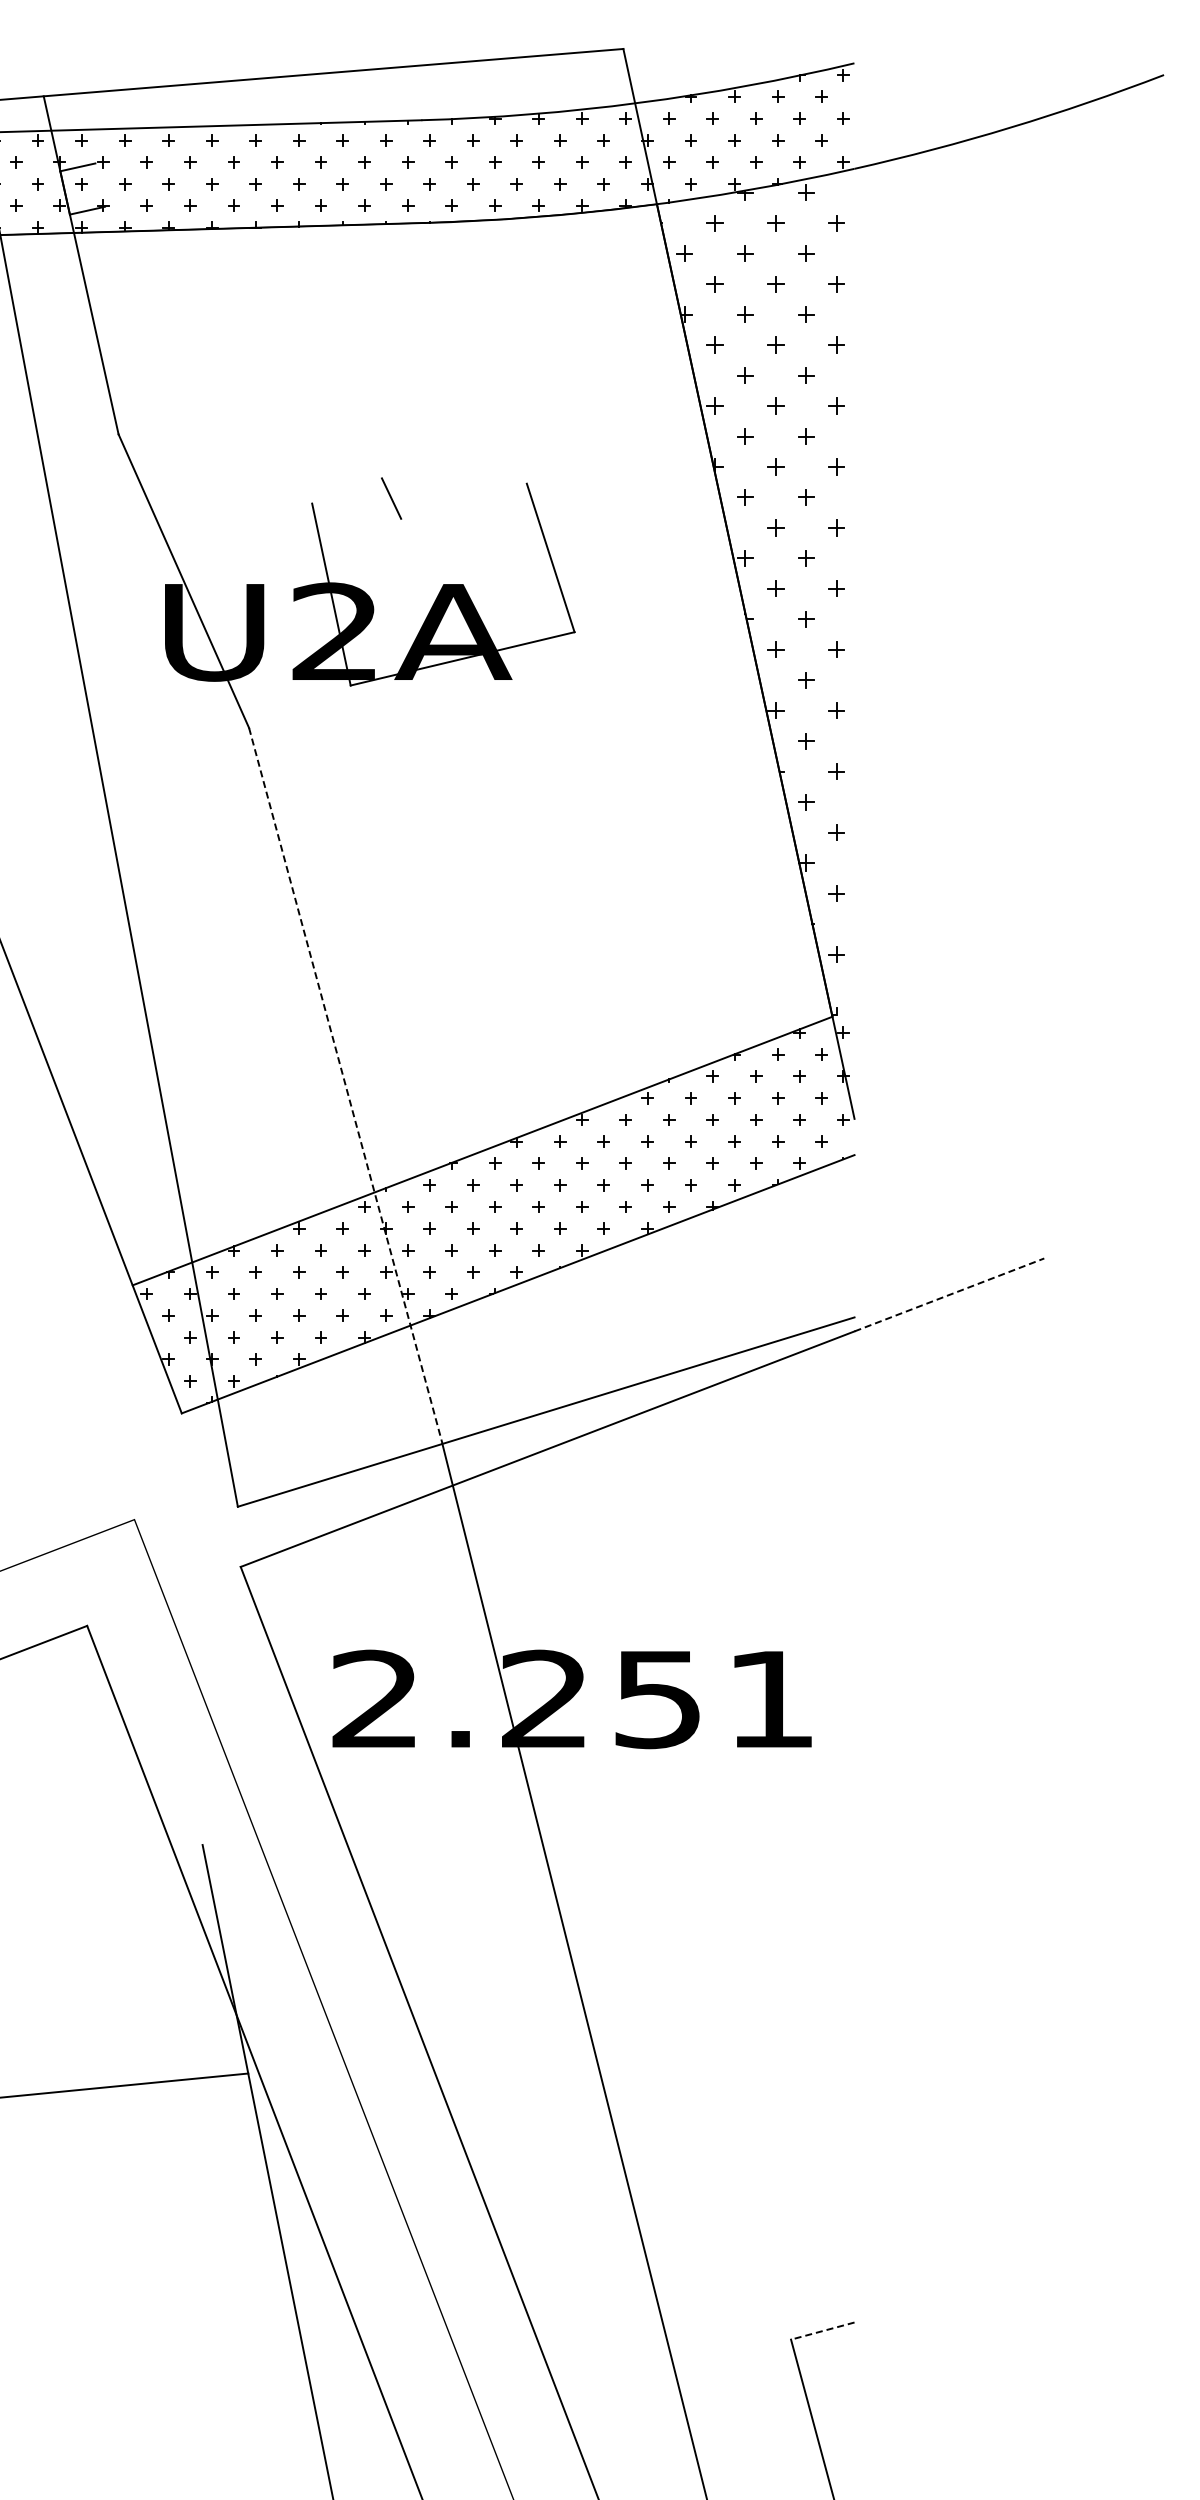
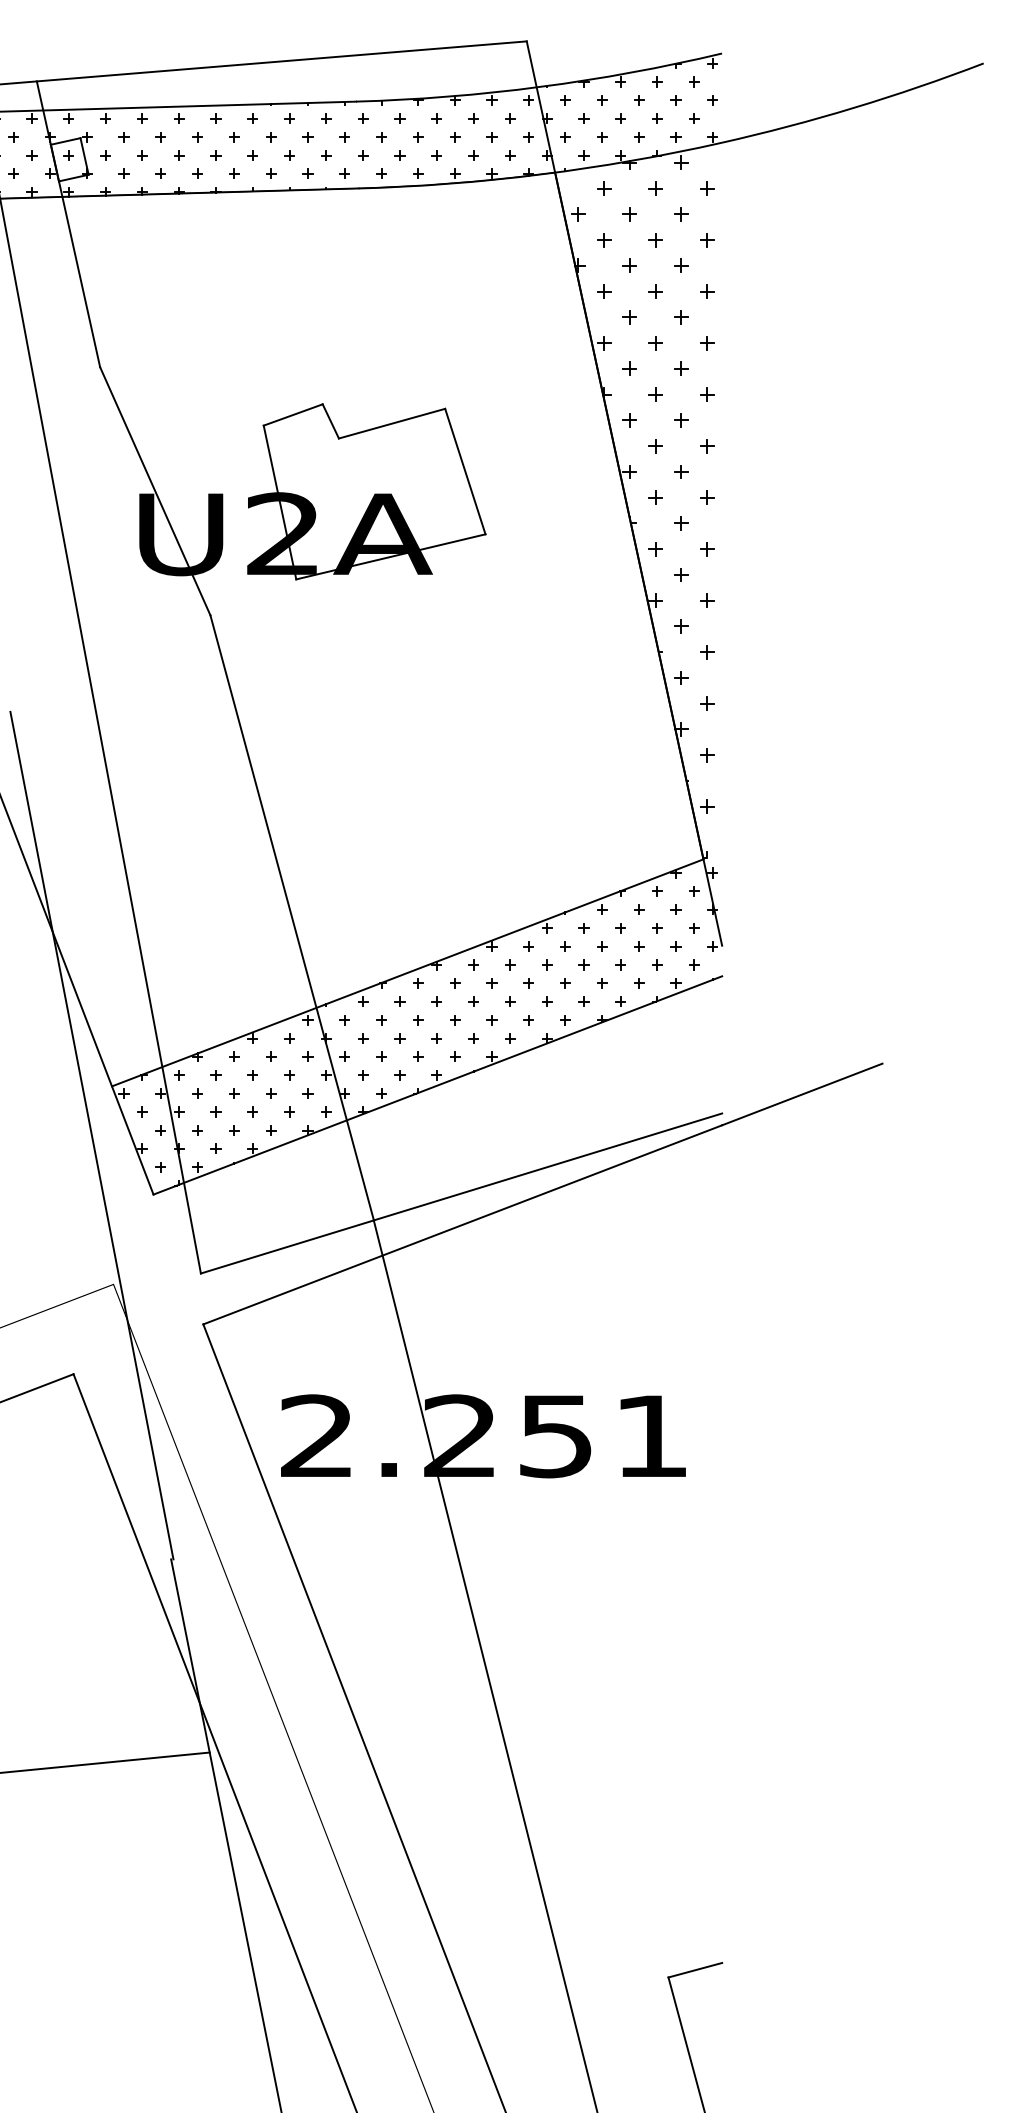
line: (100, 184) -> (84, 155), added
line: (346, 490) -> (292, 414), added
line: (463, 500) -> (391, 423), added
line: (345, 1086) -> (291, 918), dashed -> solid
line: (949, 1294) -> (802, 1094), dashed -> solid
line: (108, 1343) -> (91, 1135), added
line: (822, 2331) -> (695, 1970), dashed -> solid

